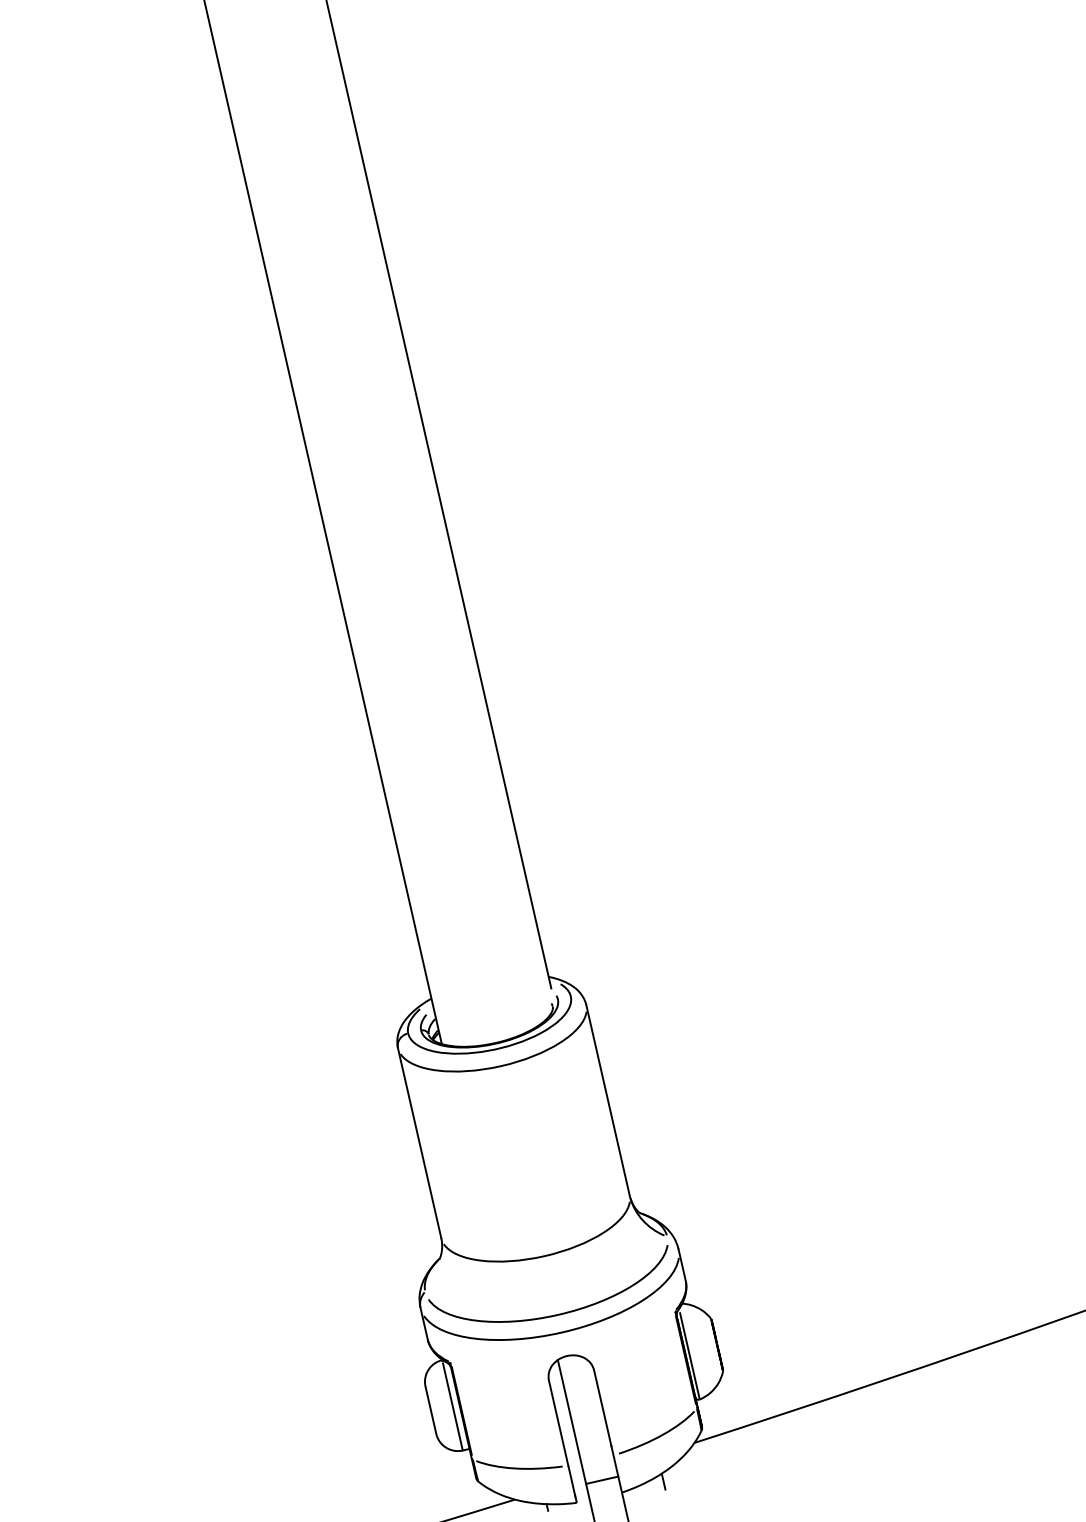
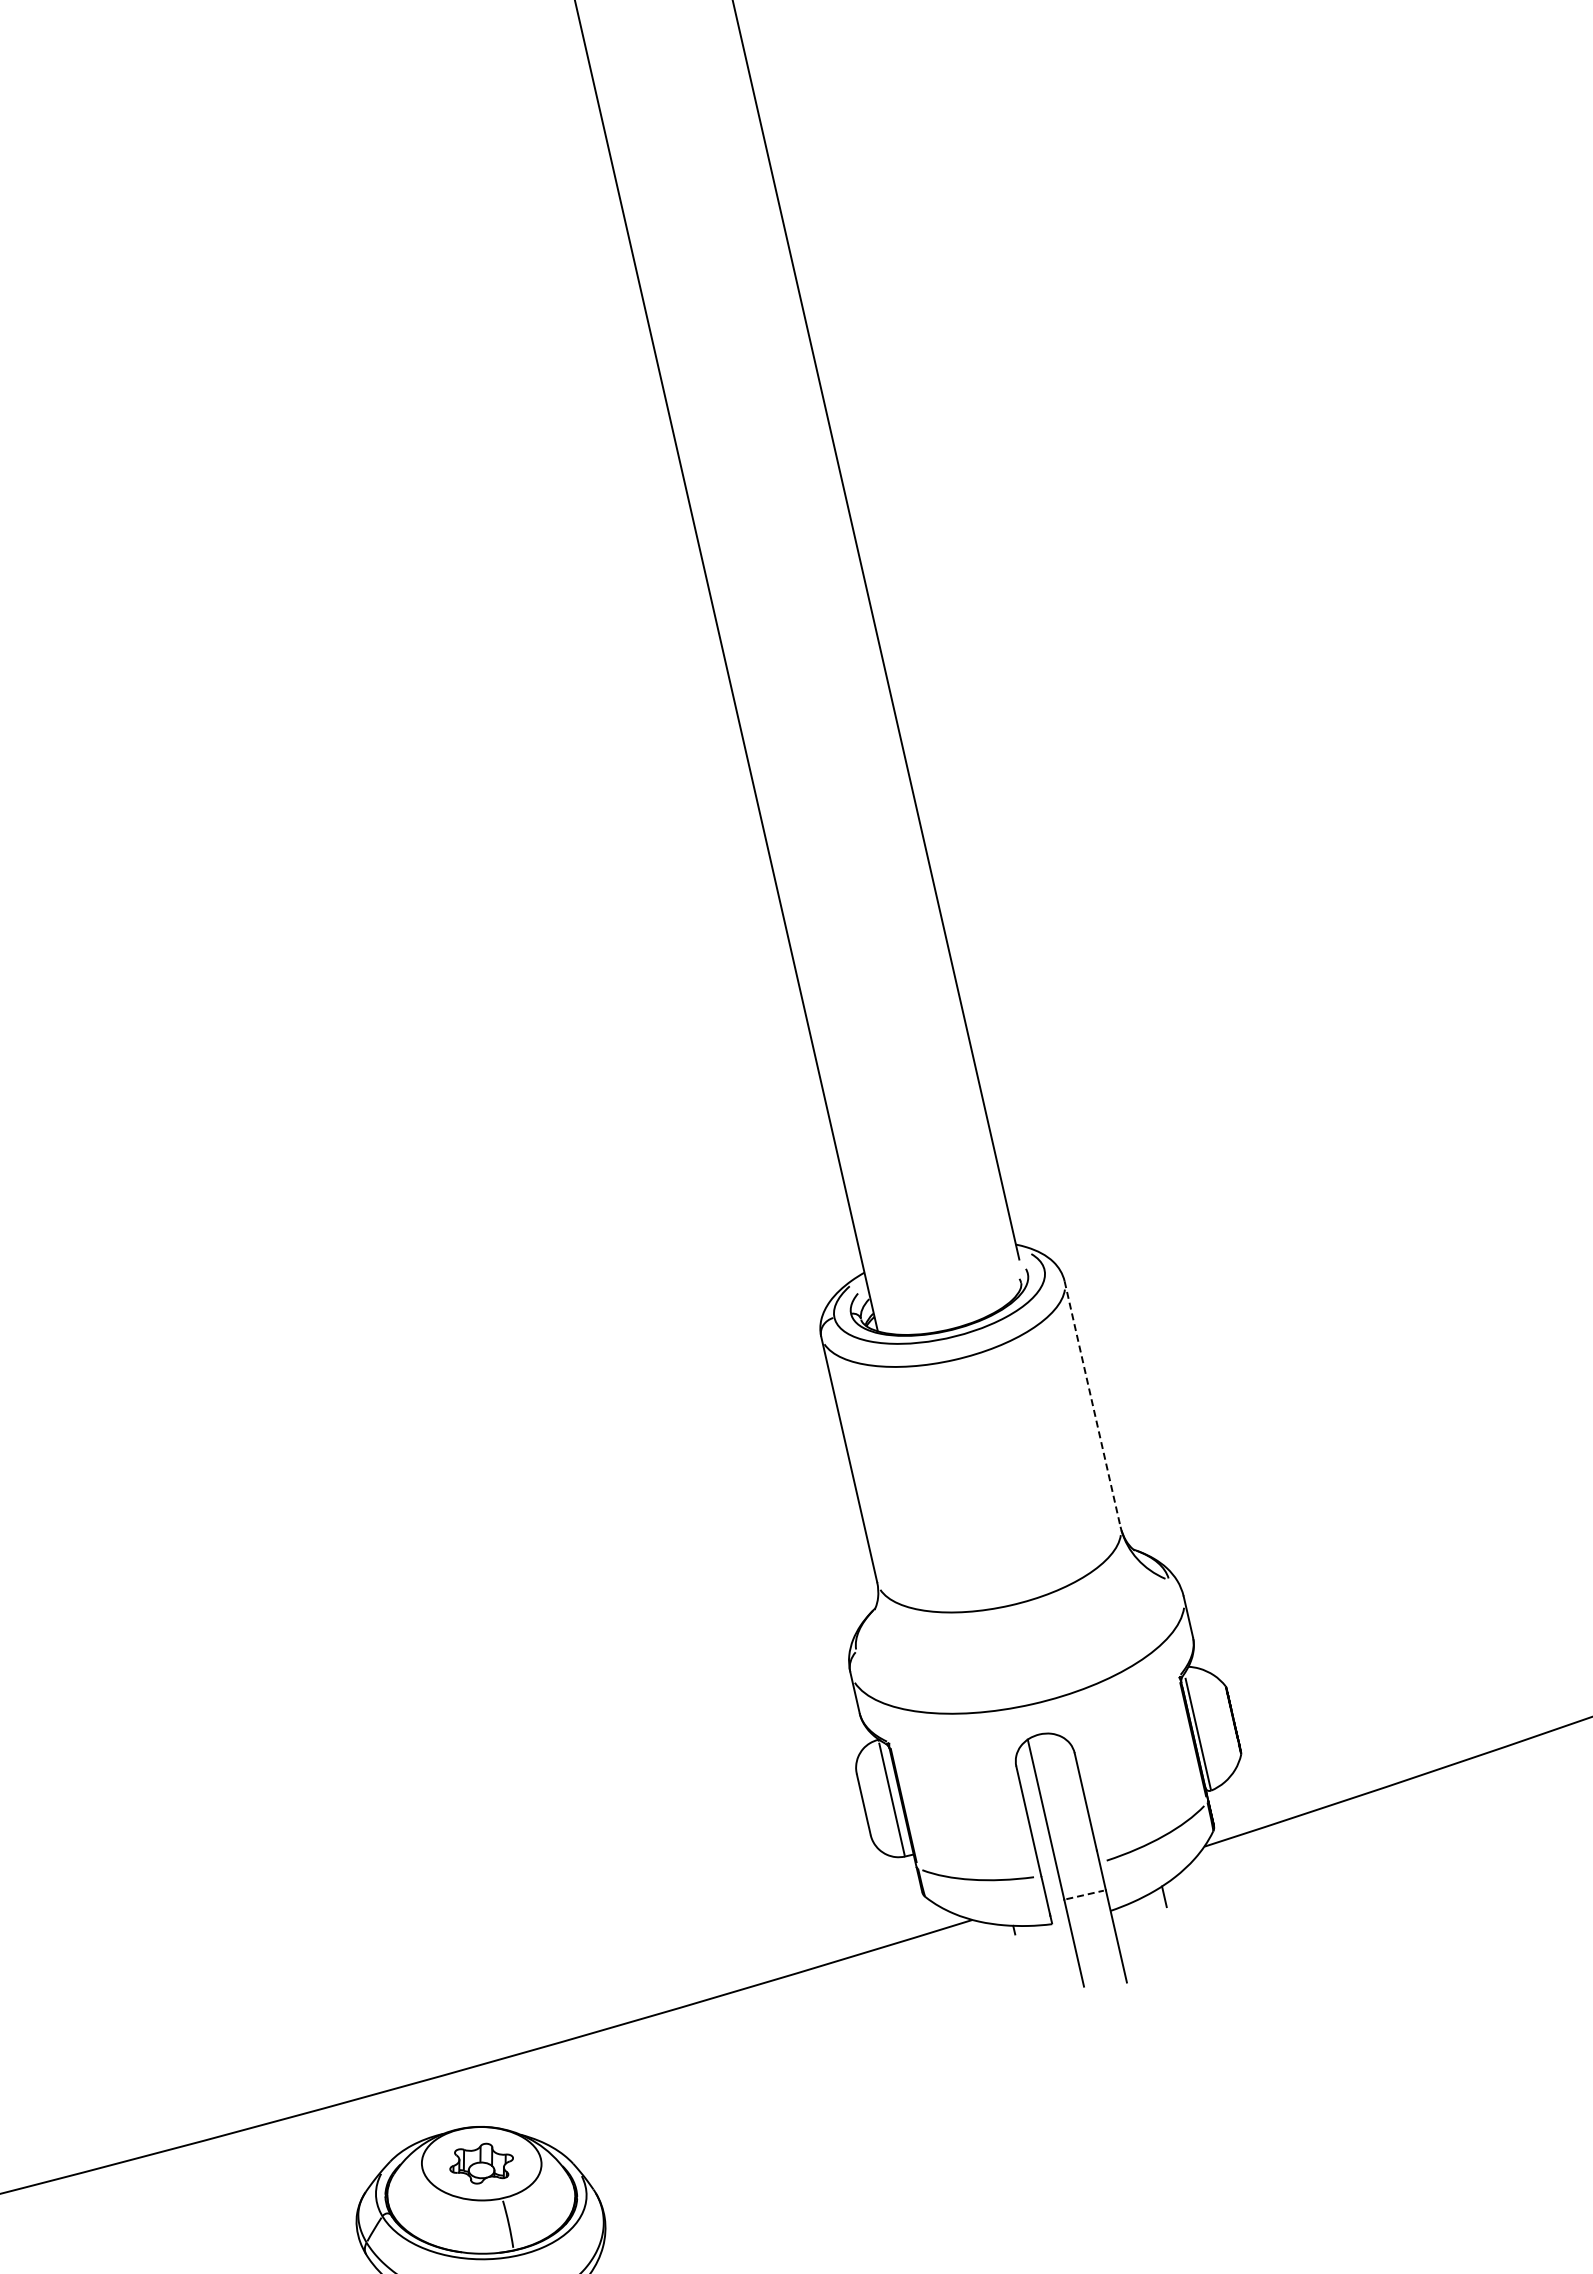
line: (607, 1100) -> (1092, 1404), solid -> dashed
curve: (553, 1315) -> (1021, 1681), removed
line: (602, 1479) -> (1085, 1894), solid -> dashed

